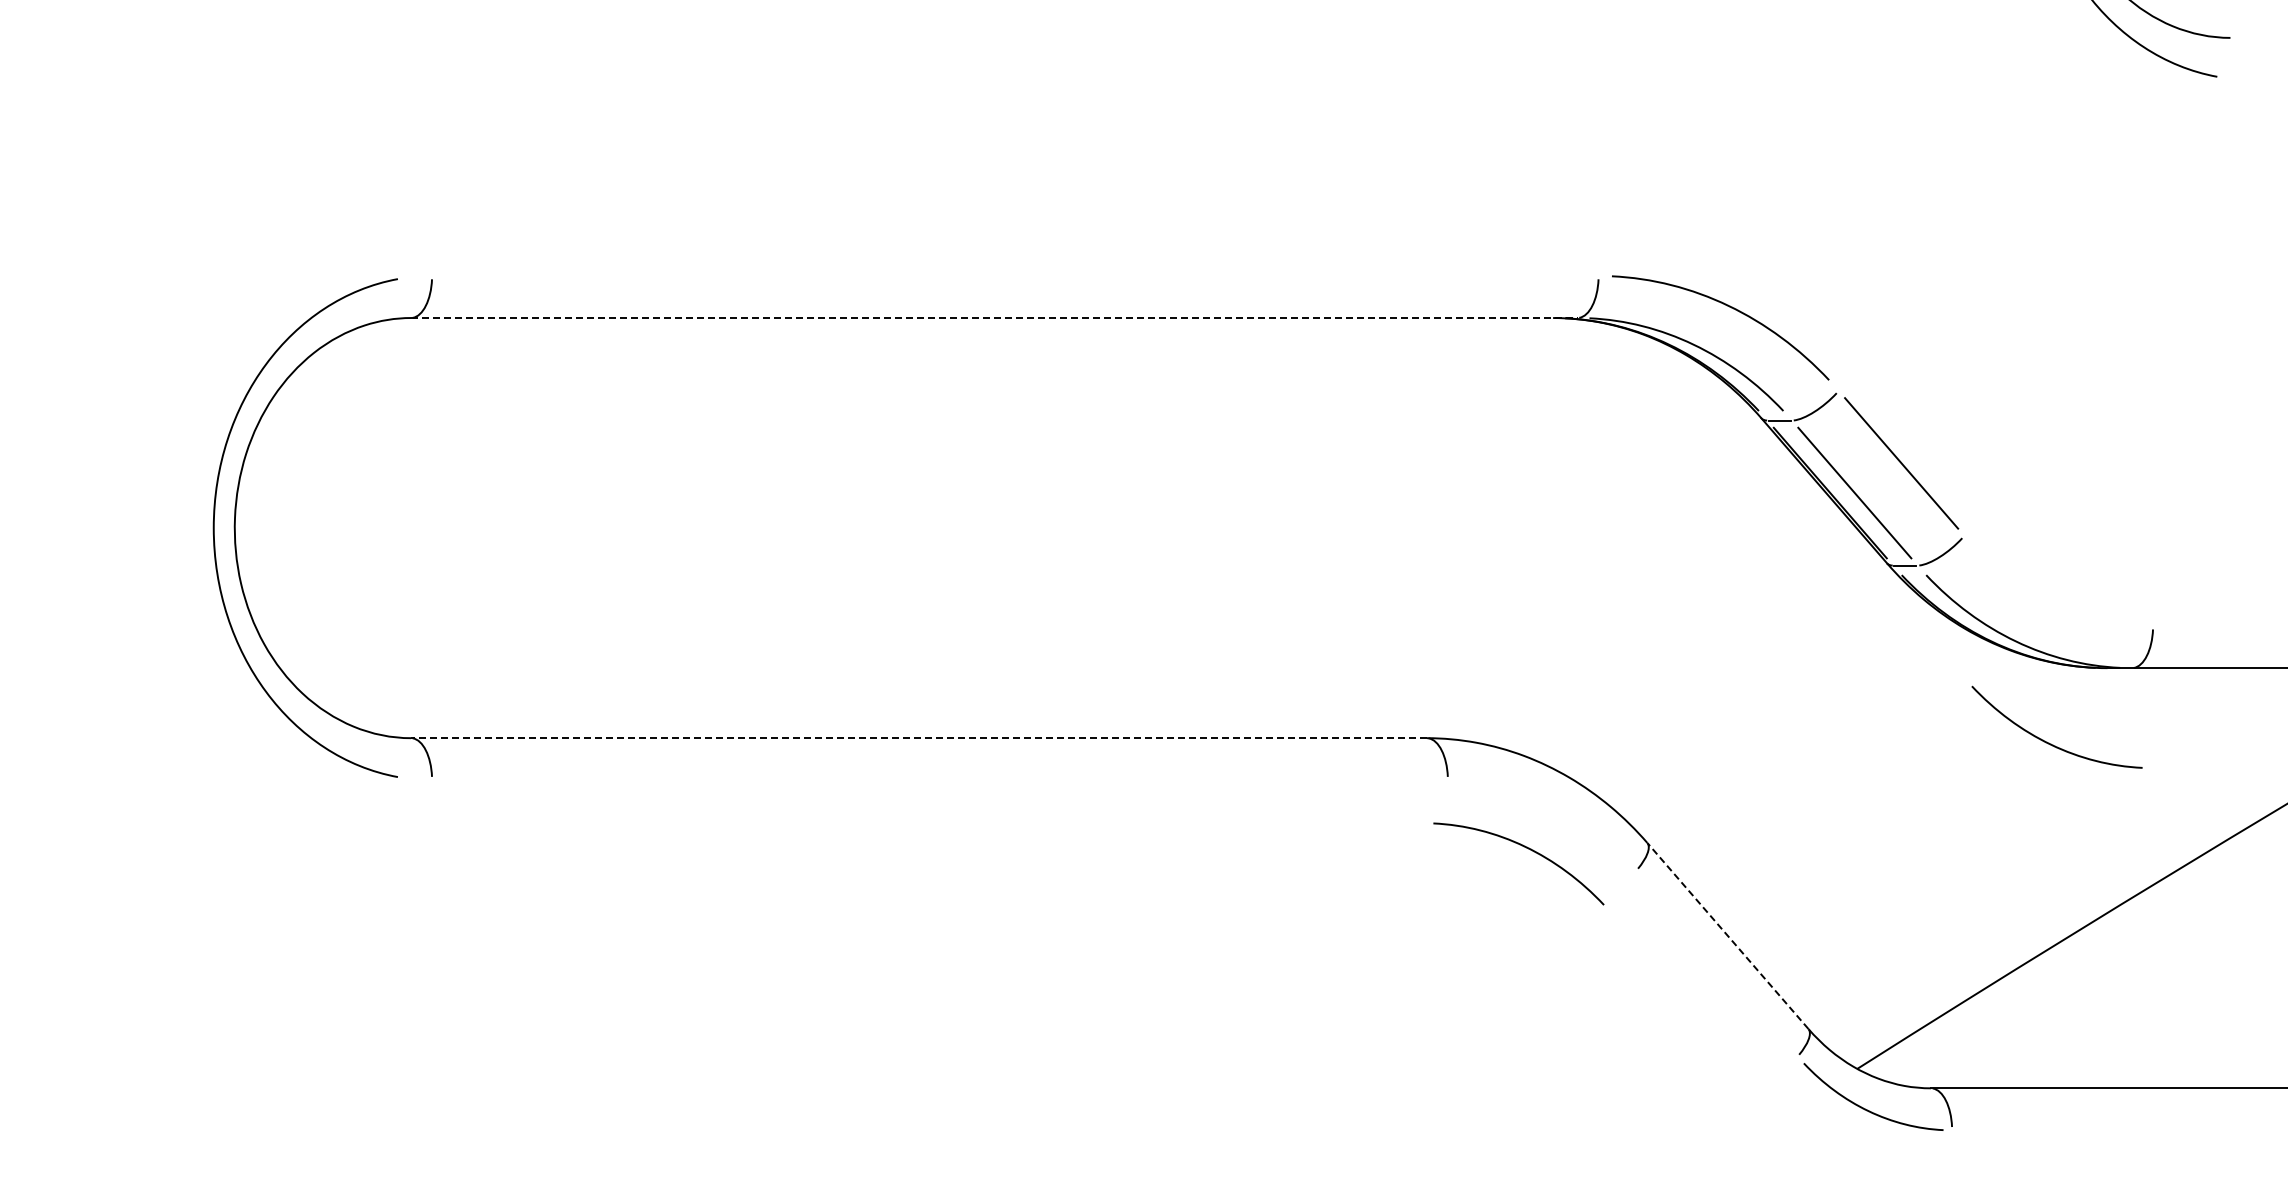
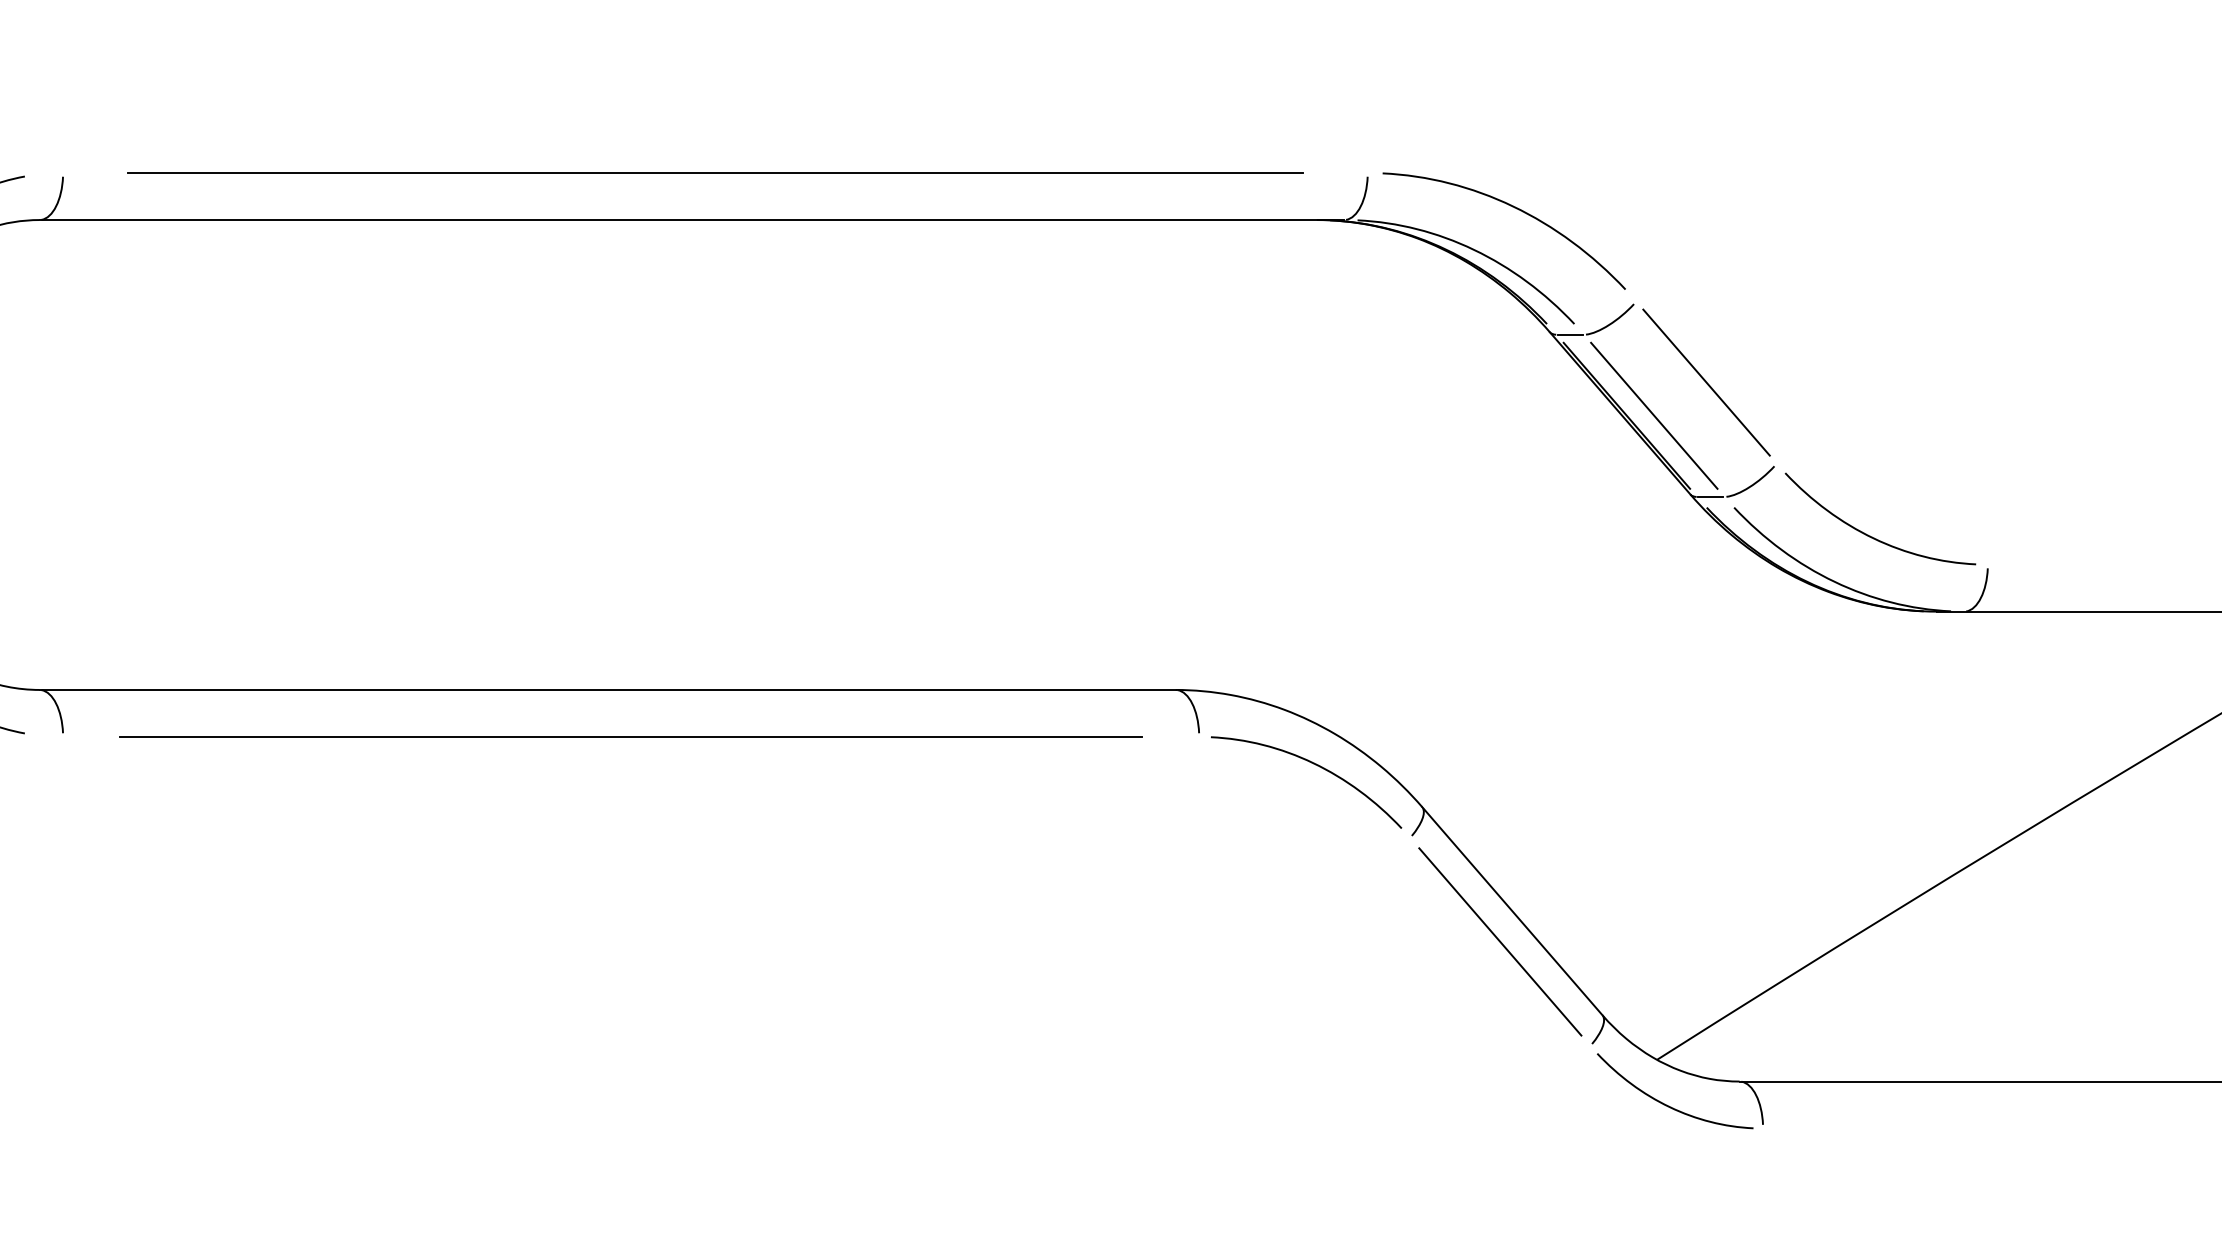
line: (1015, 276) -> (715, 173), added
line: (994, 318) -> (692, 220), dashed -> solid
line: (918, 738) -> (607, 690), dashed -> solid
curve: (2049, 742) -> (1872, 535), moved
line: (939, 780) -> (630, 737), added
curve: (1526, 848) -> (1315, 765), moved
line: (1727, 935) -> (1511, 910), dashed -> solid
line: (1716, 963) -> (1499, 941), added

